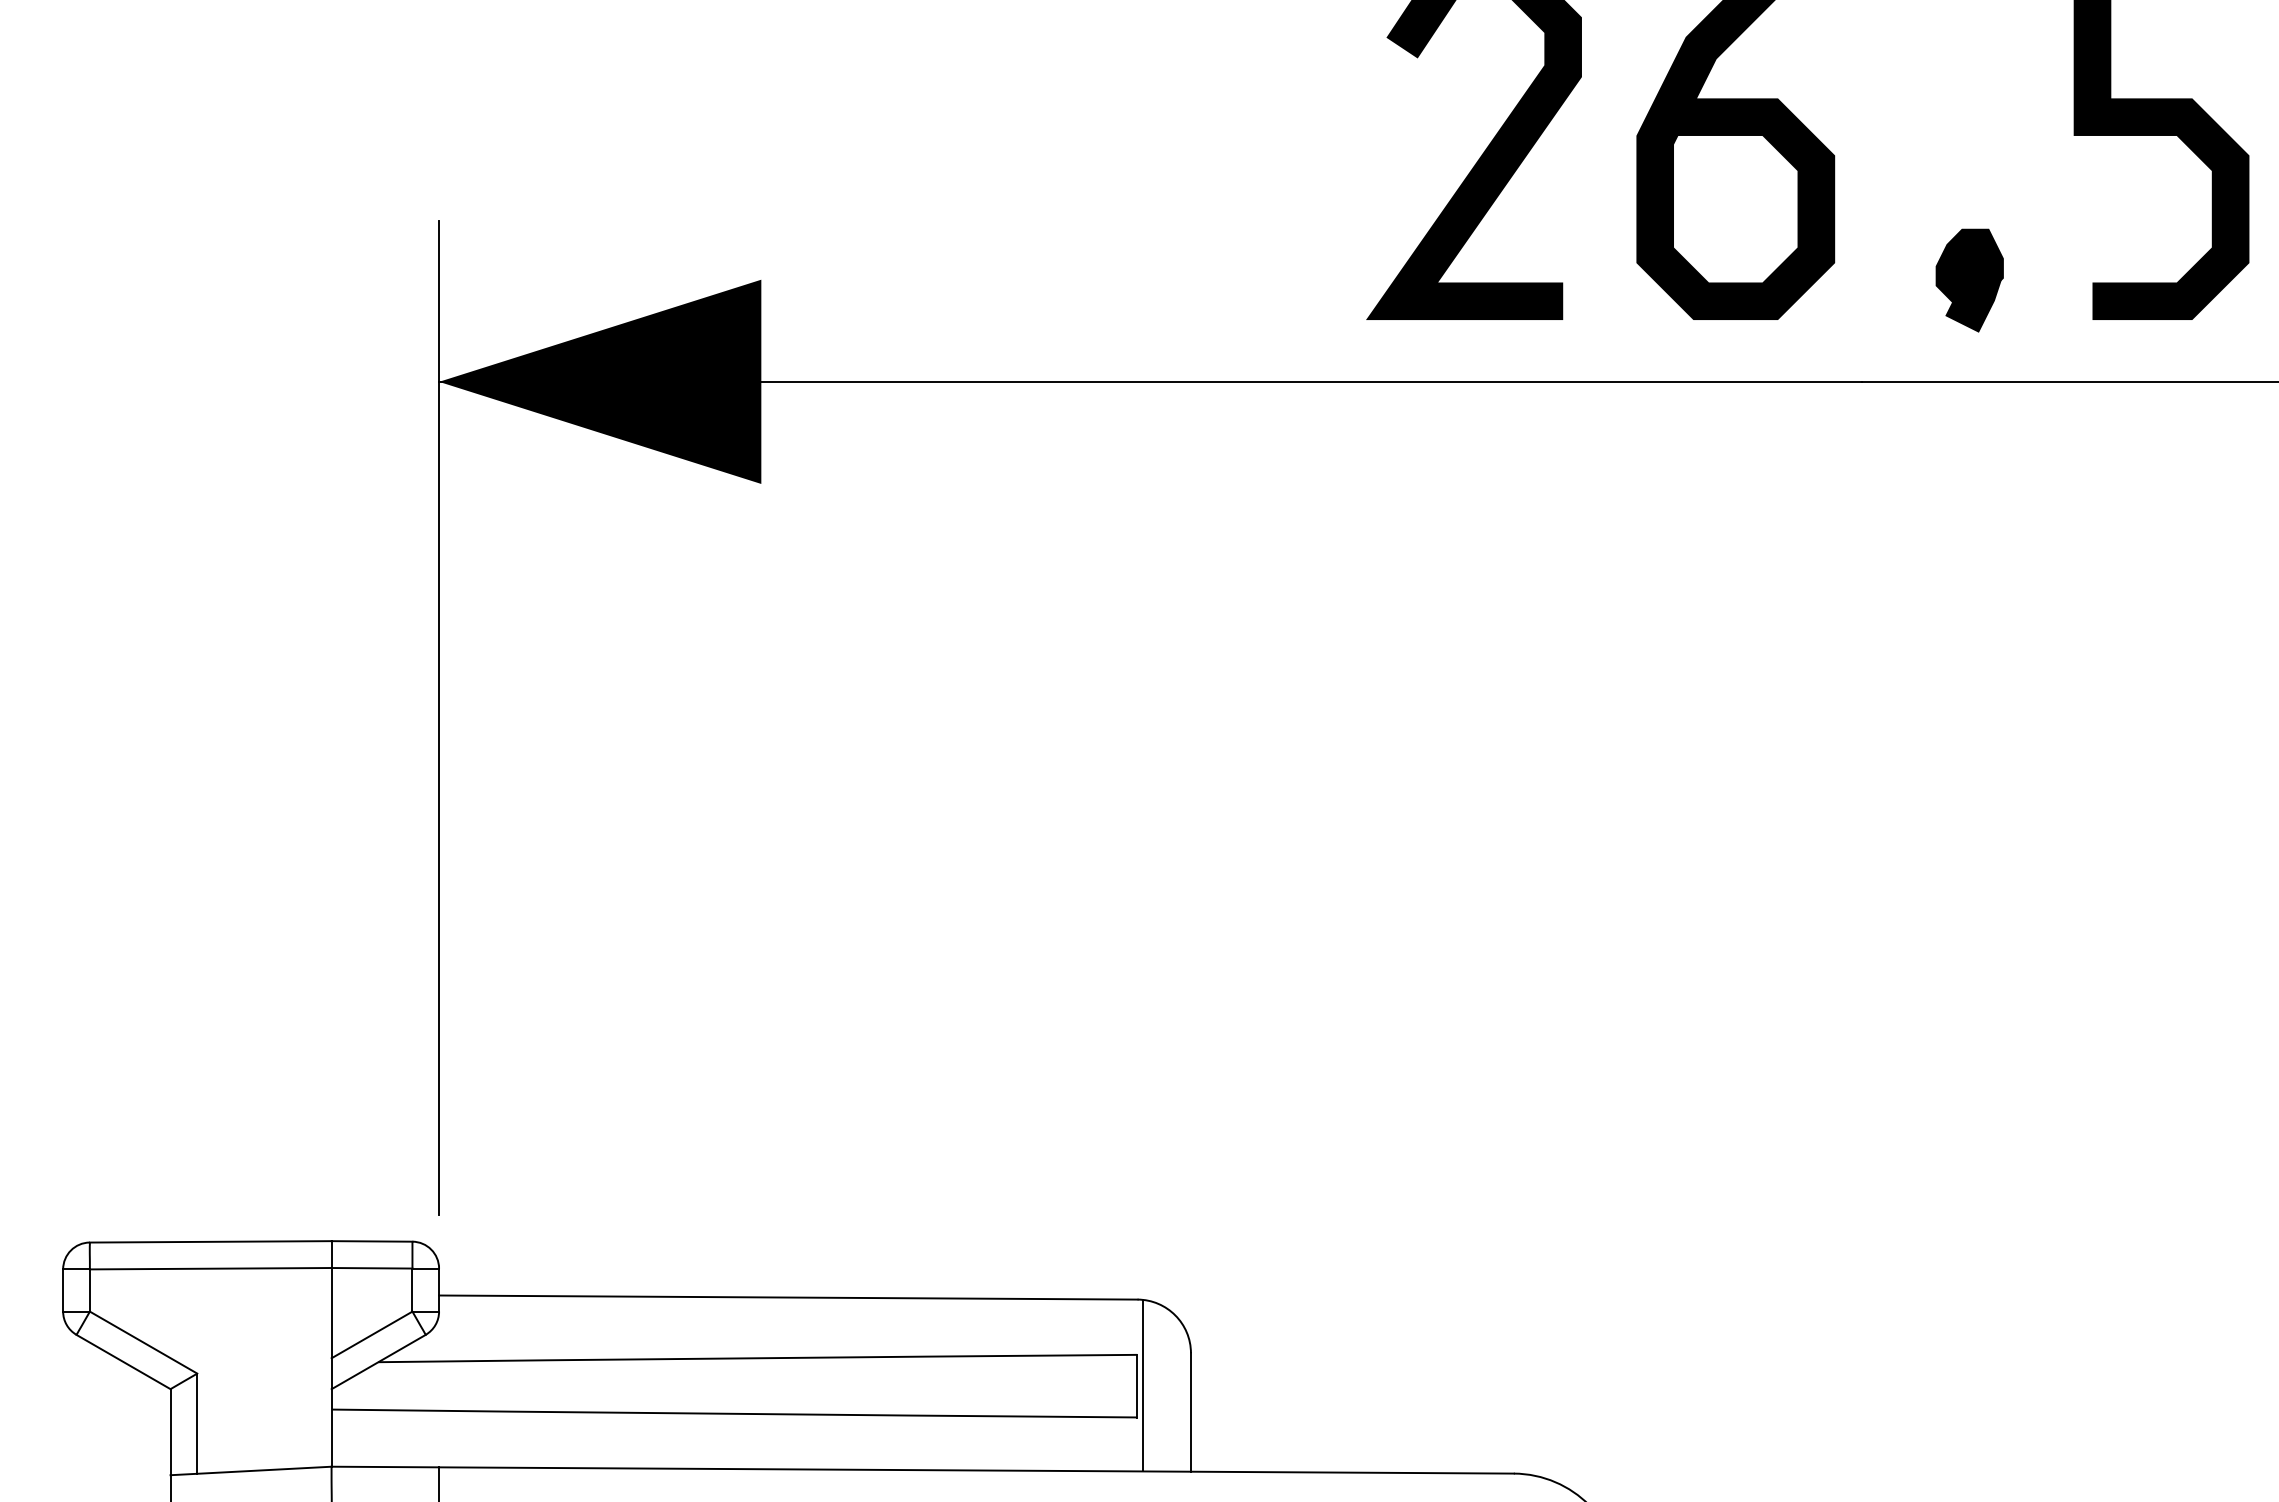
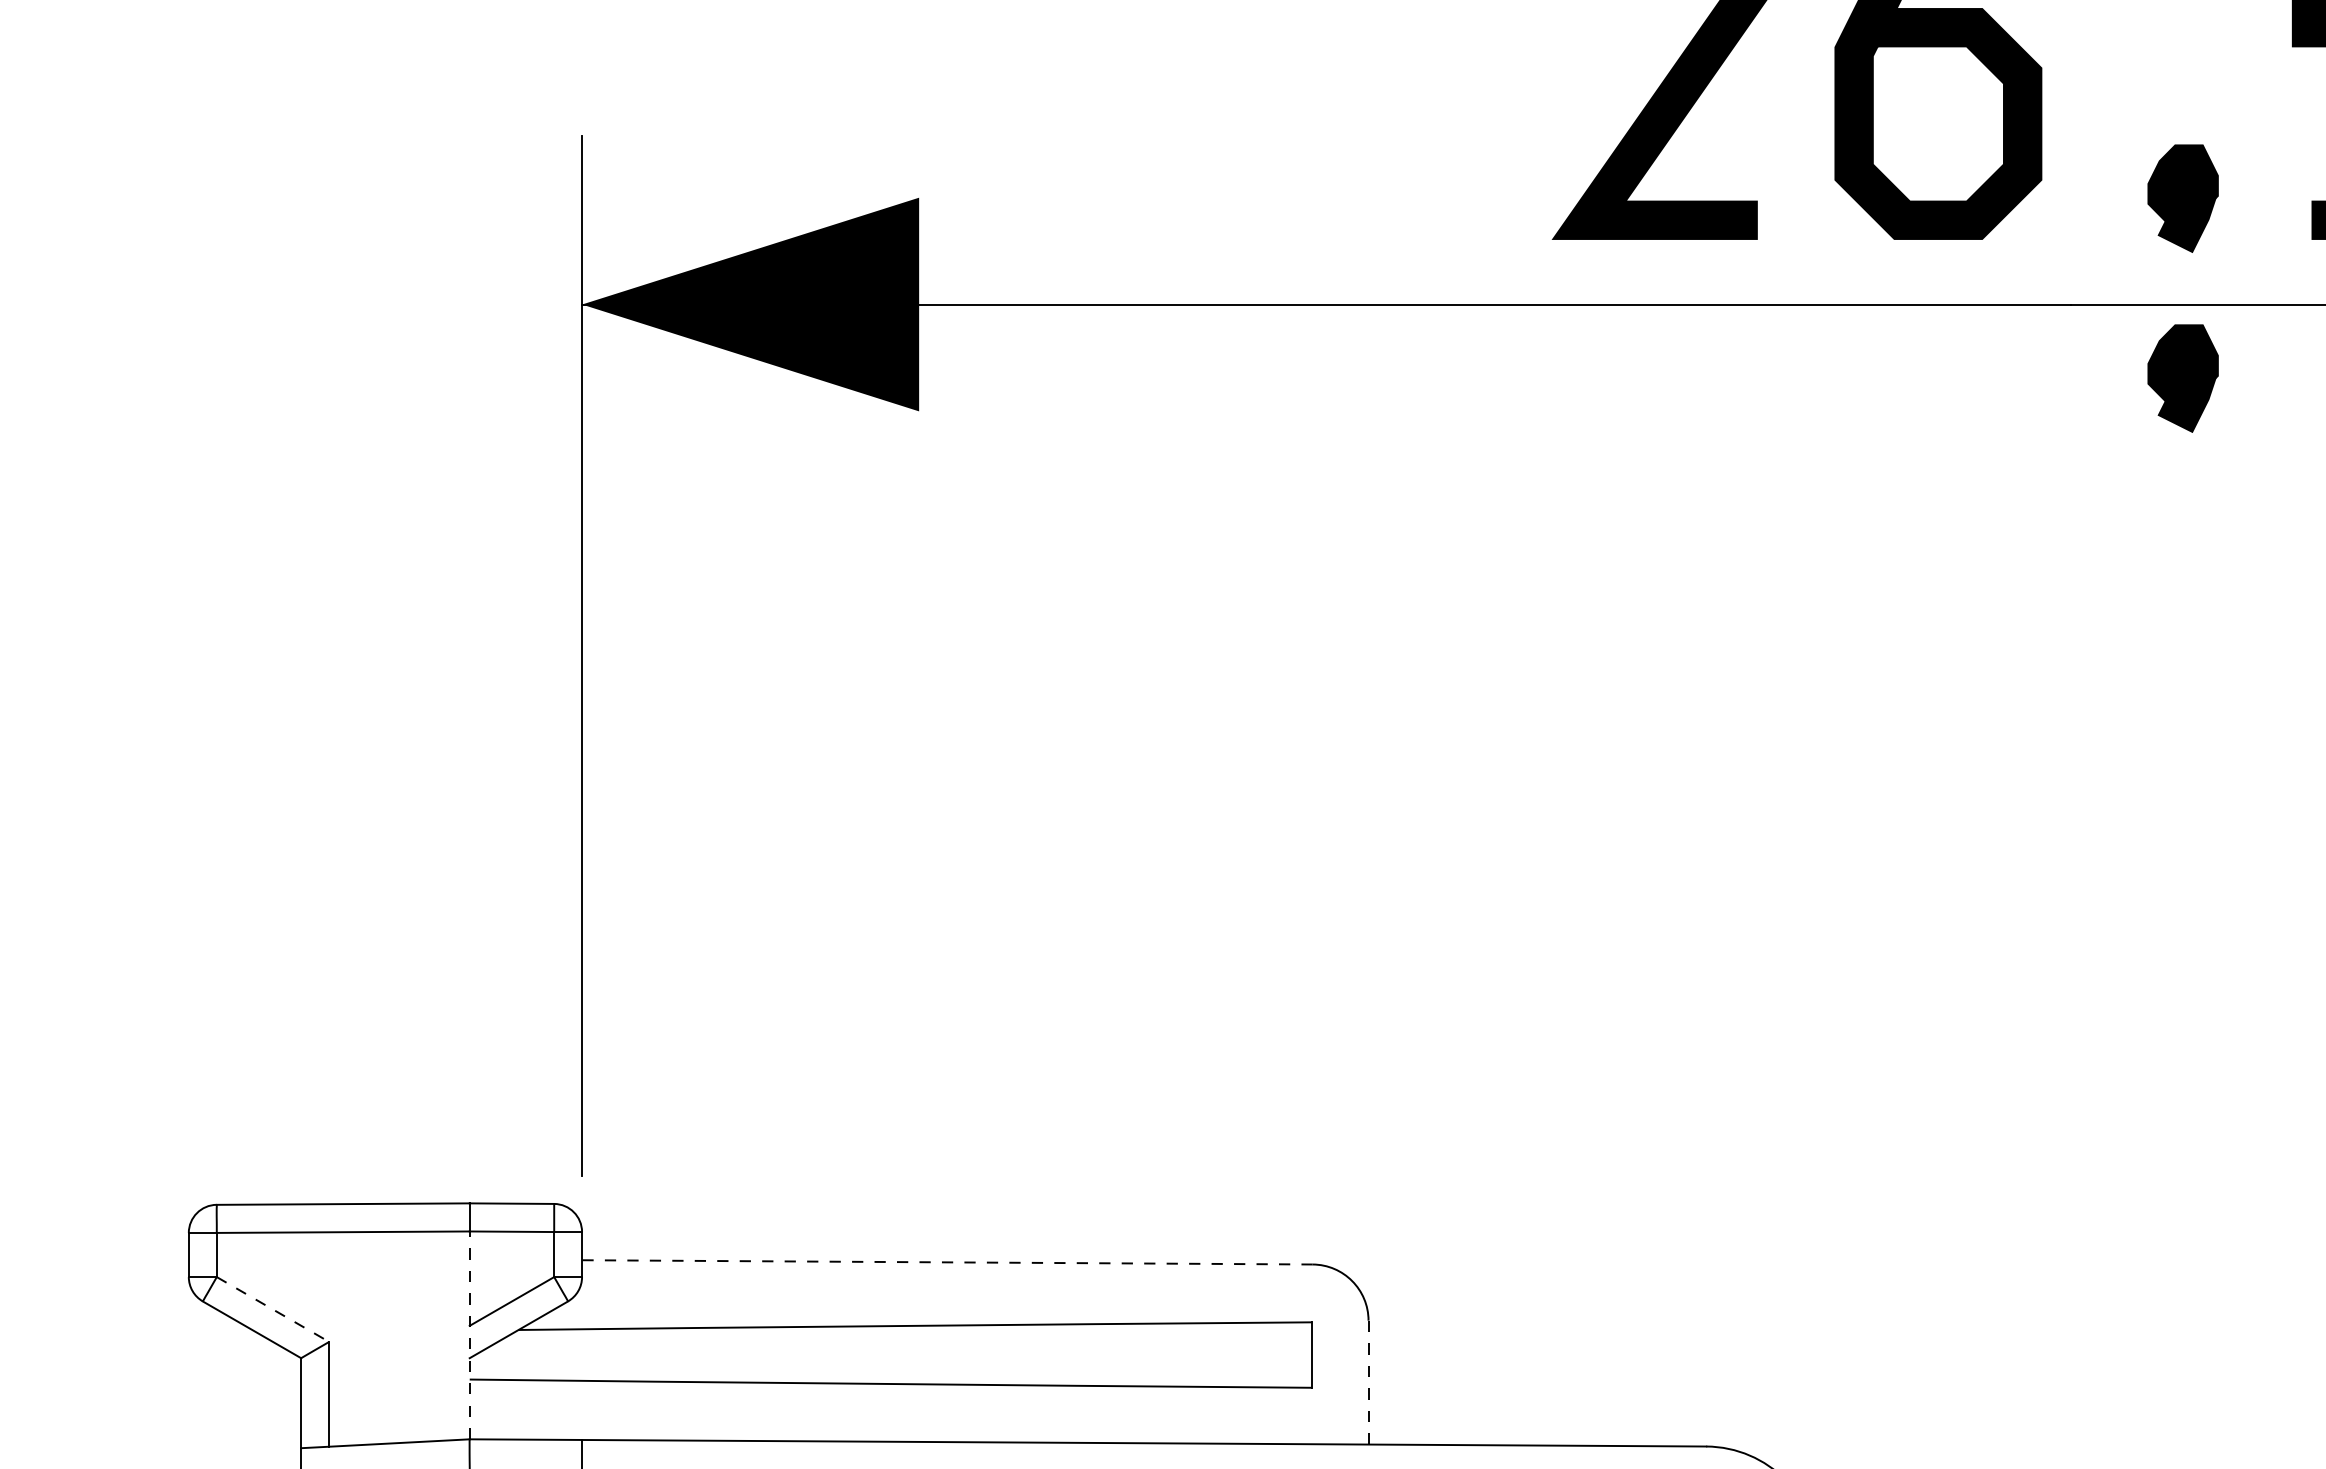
part: (1969, 452) -> (2182, 378), added
line: (787, 1297) -> (946, 1262), solid -> dashed
line: (144, 1342) -> (273, 1309), solid -> dashed
line: (331, 1366) -> (469, 1334), solid -> dashed
line: (1142, 1385) -> (1317, 1354), removed
line: (1190, 1412) -> (1368, 1382), solid -> dashed

